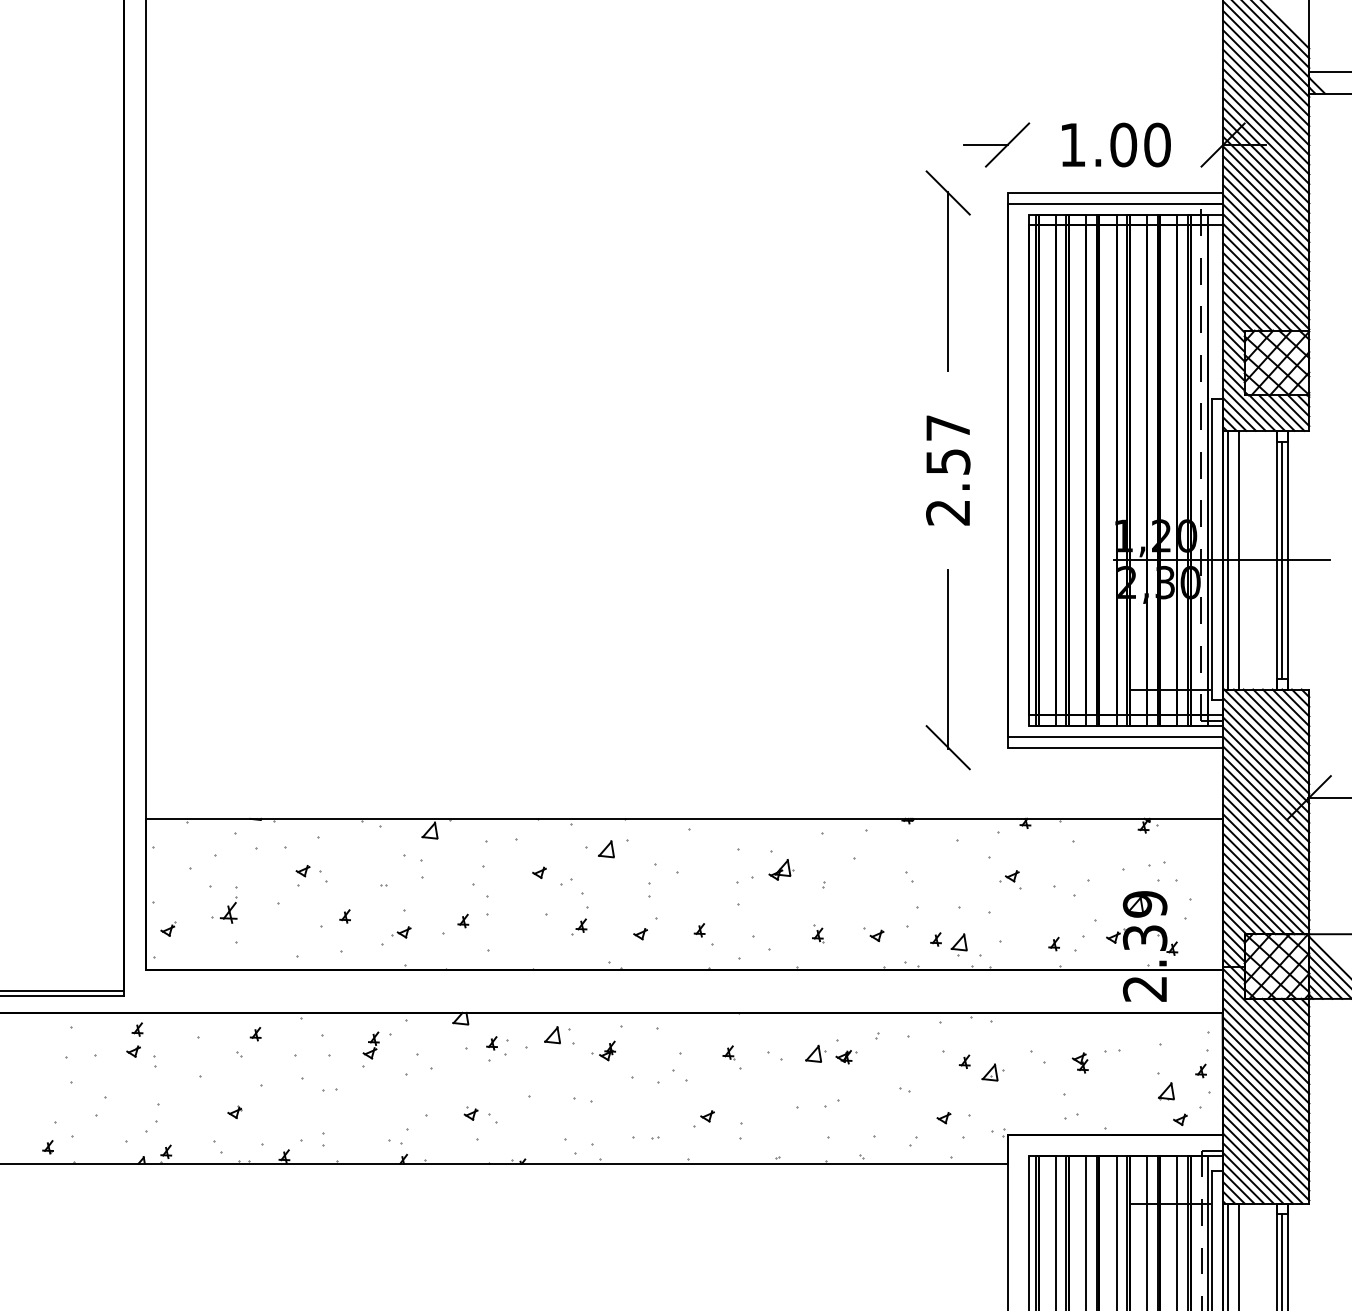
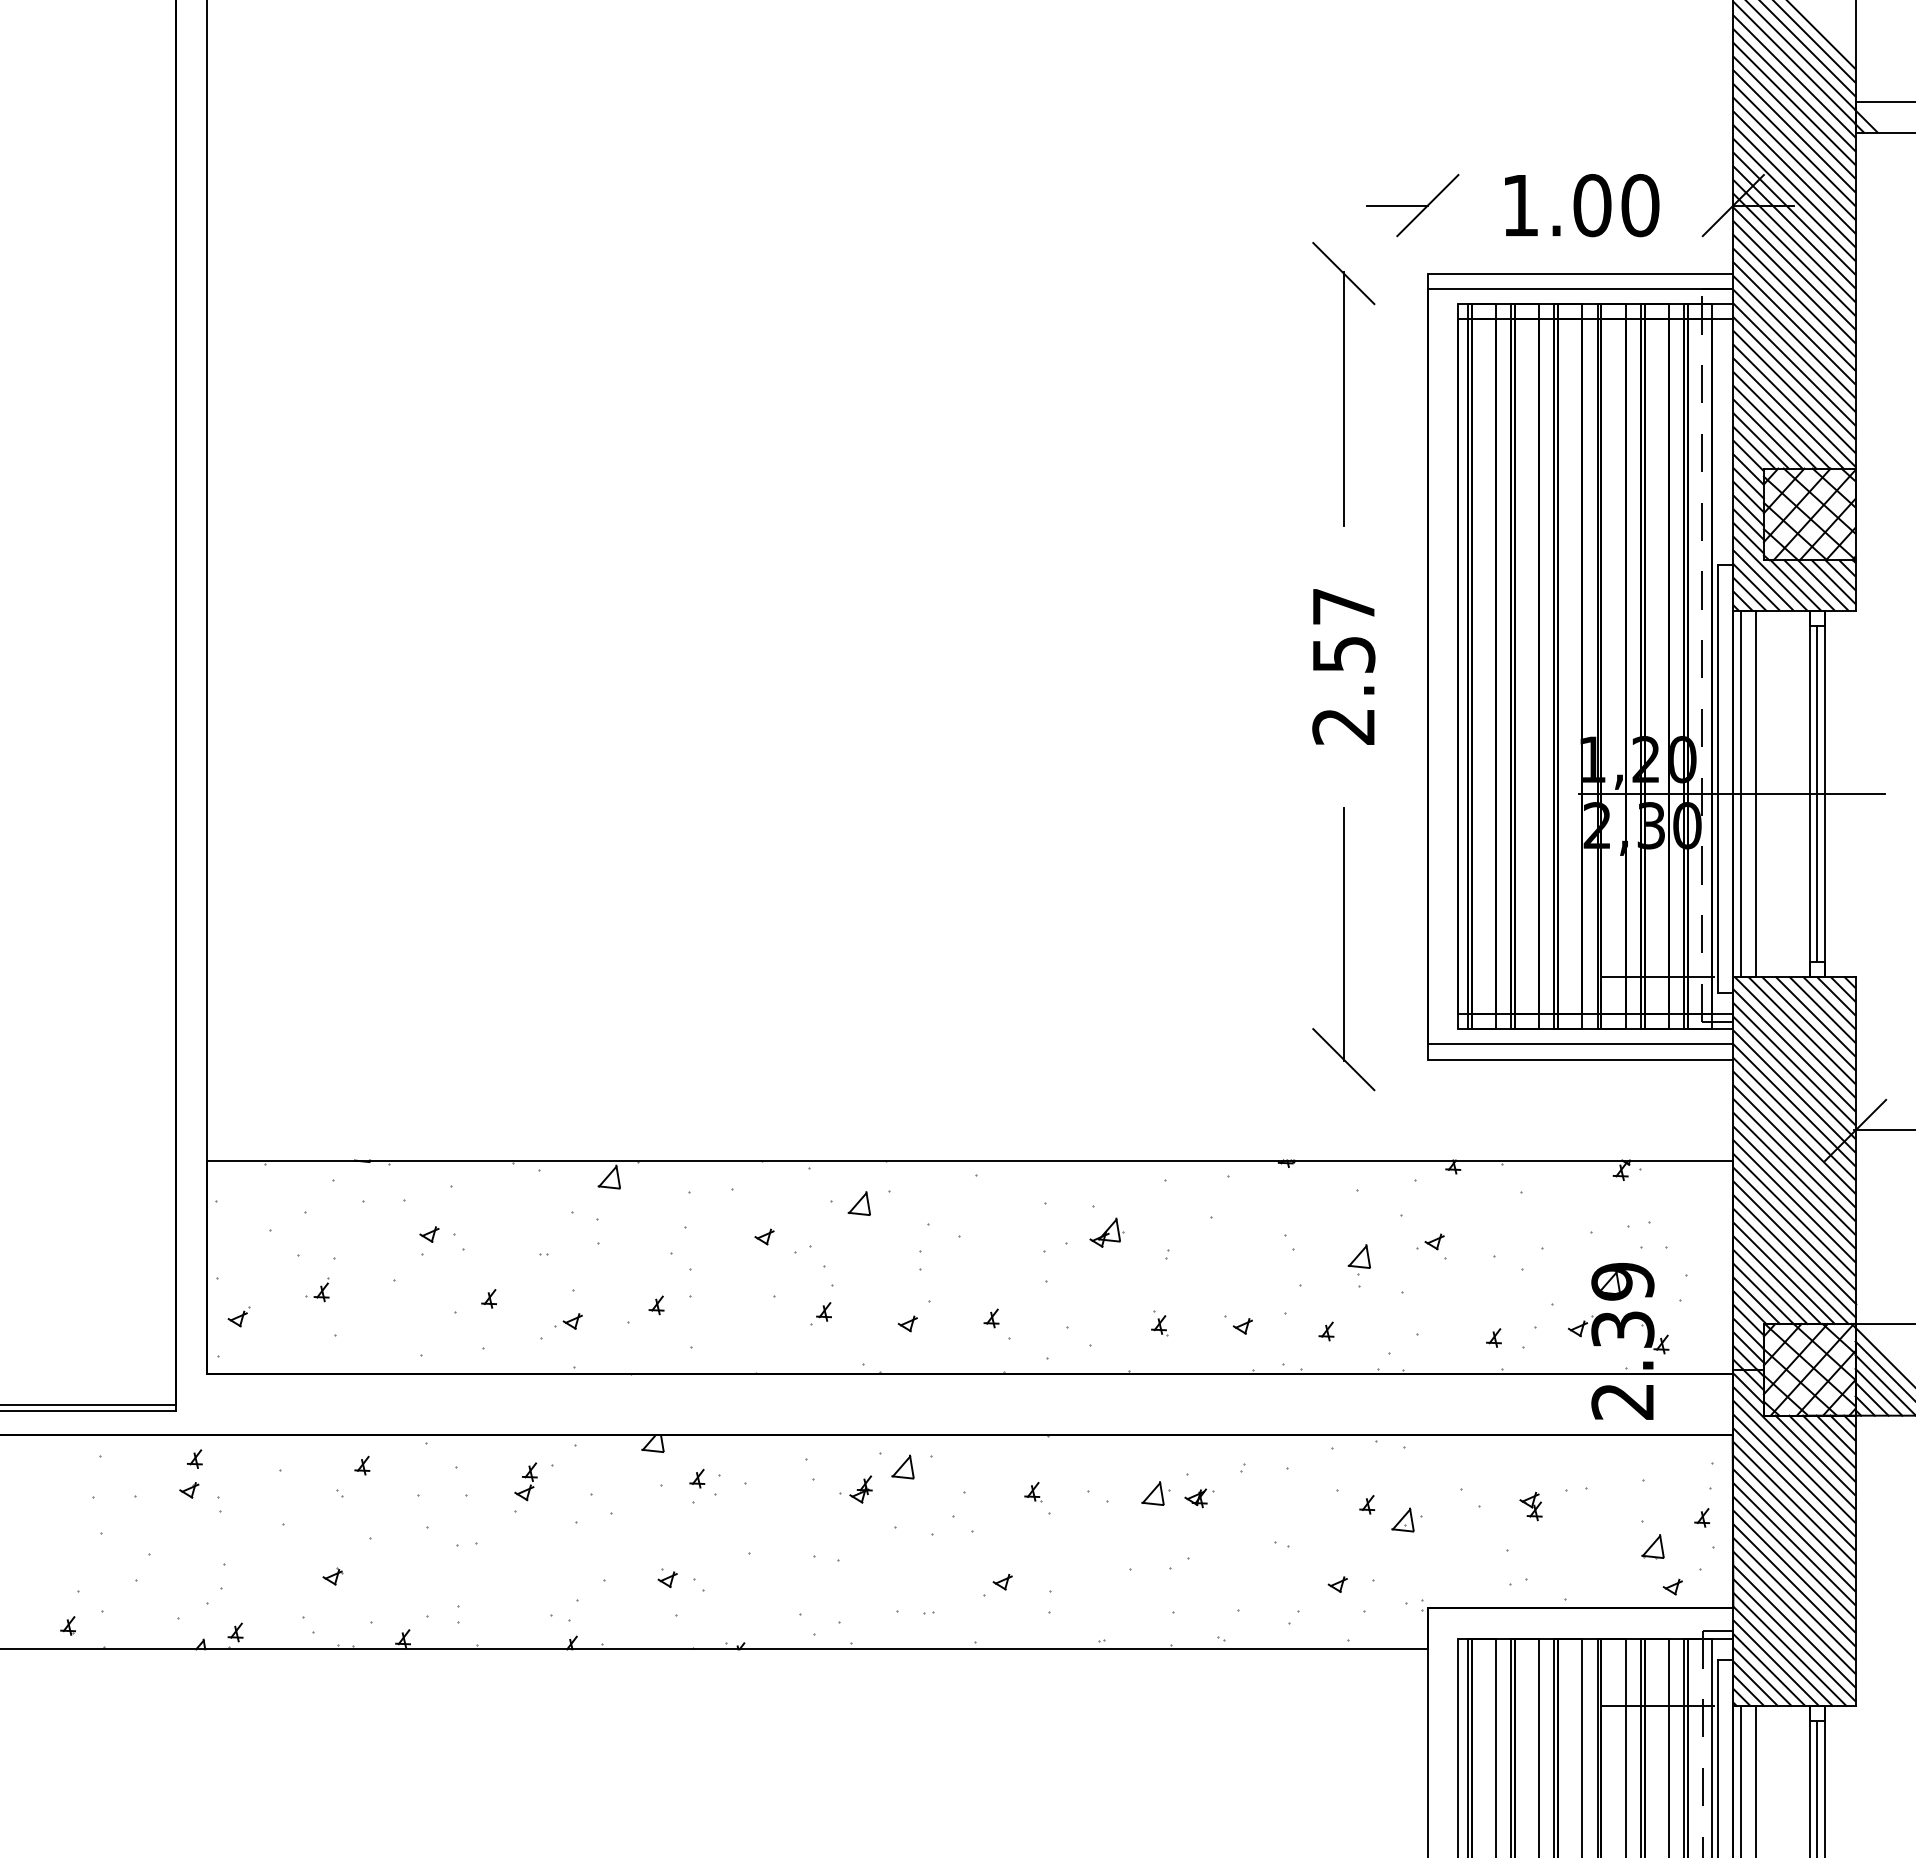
part: (224, 909) -> (317, 1289), size x0.62
part: (958, 944) -> (1358, 1259), moved
part: (552, 1034) -> (902, 1466), moved

